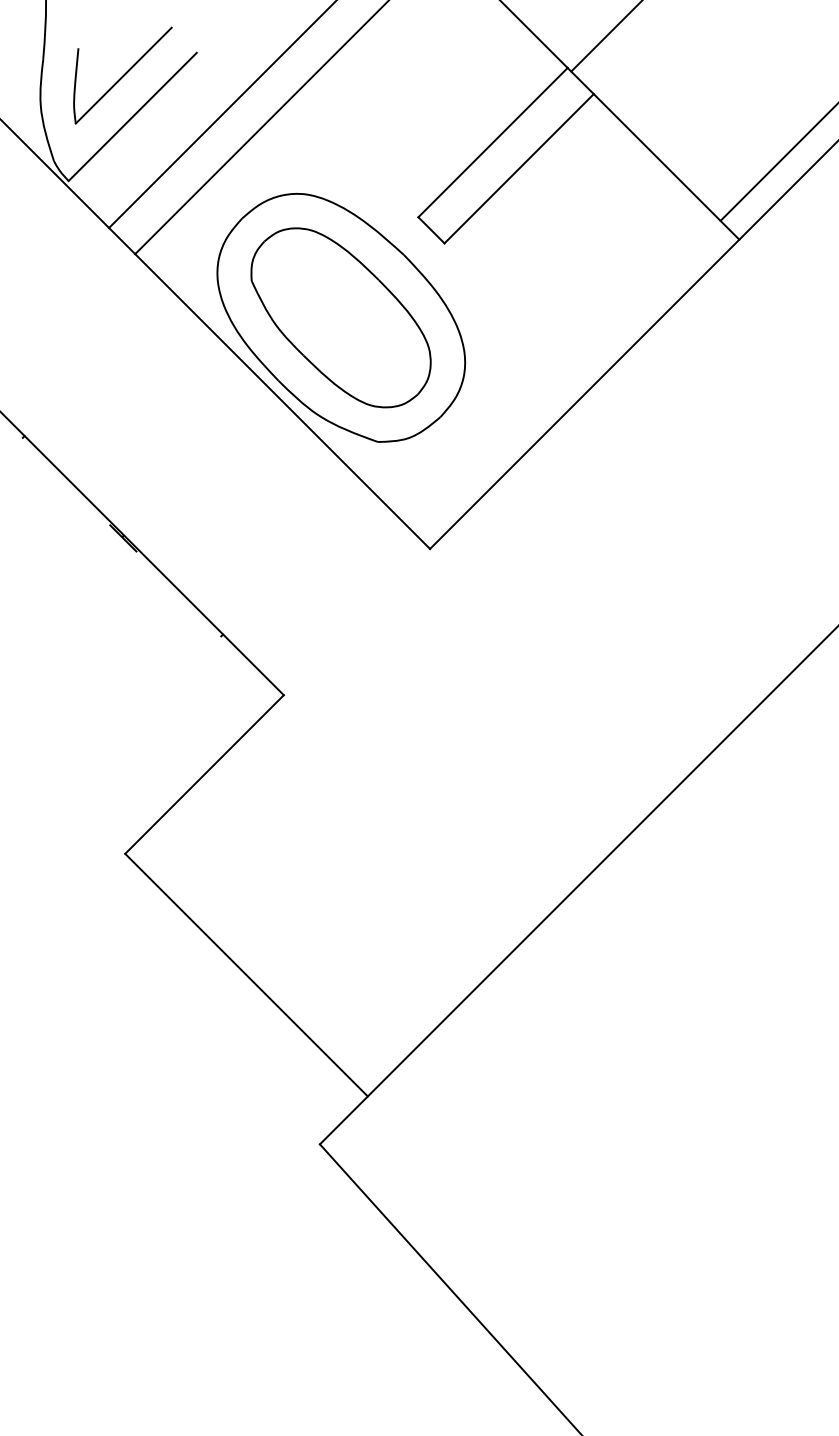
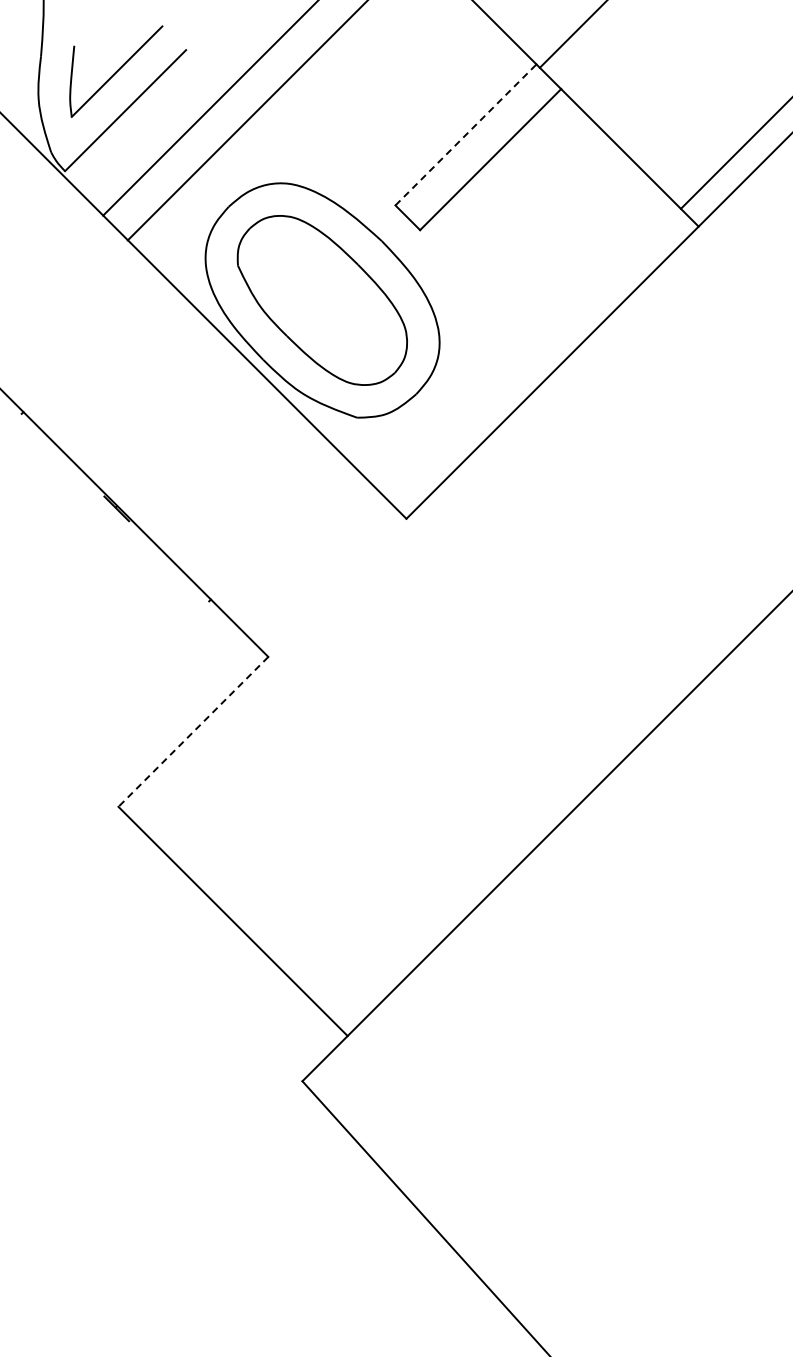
line: (492, 142) -> (465, 134), solid -> dashed
line: (204, 774) -> (193, 731), solid -> dashed

